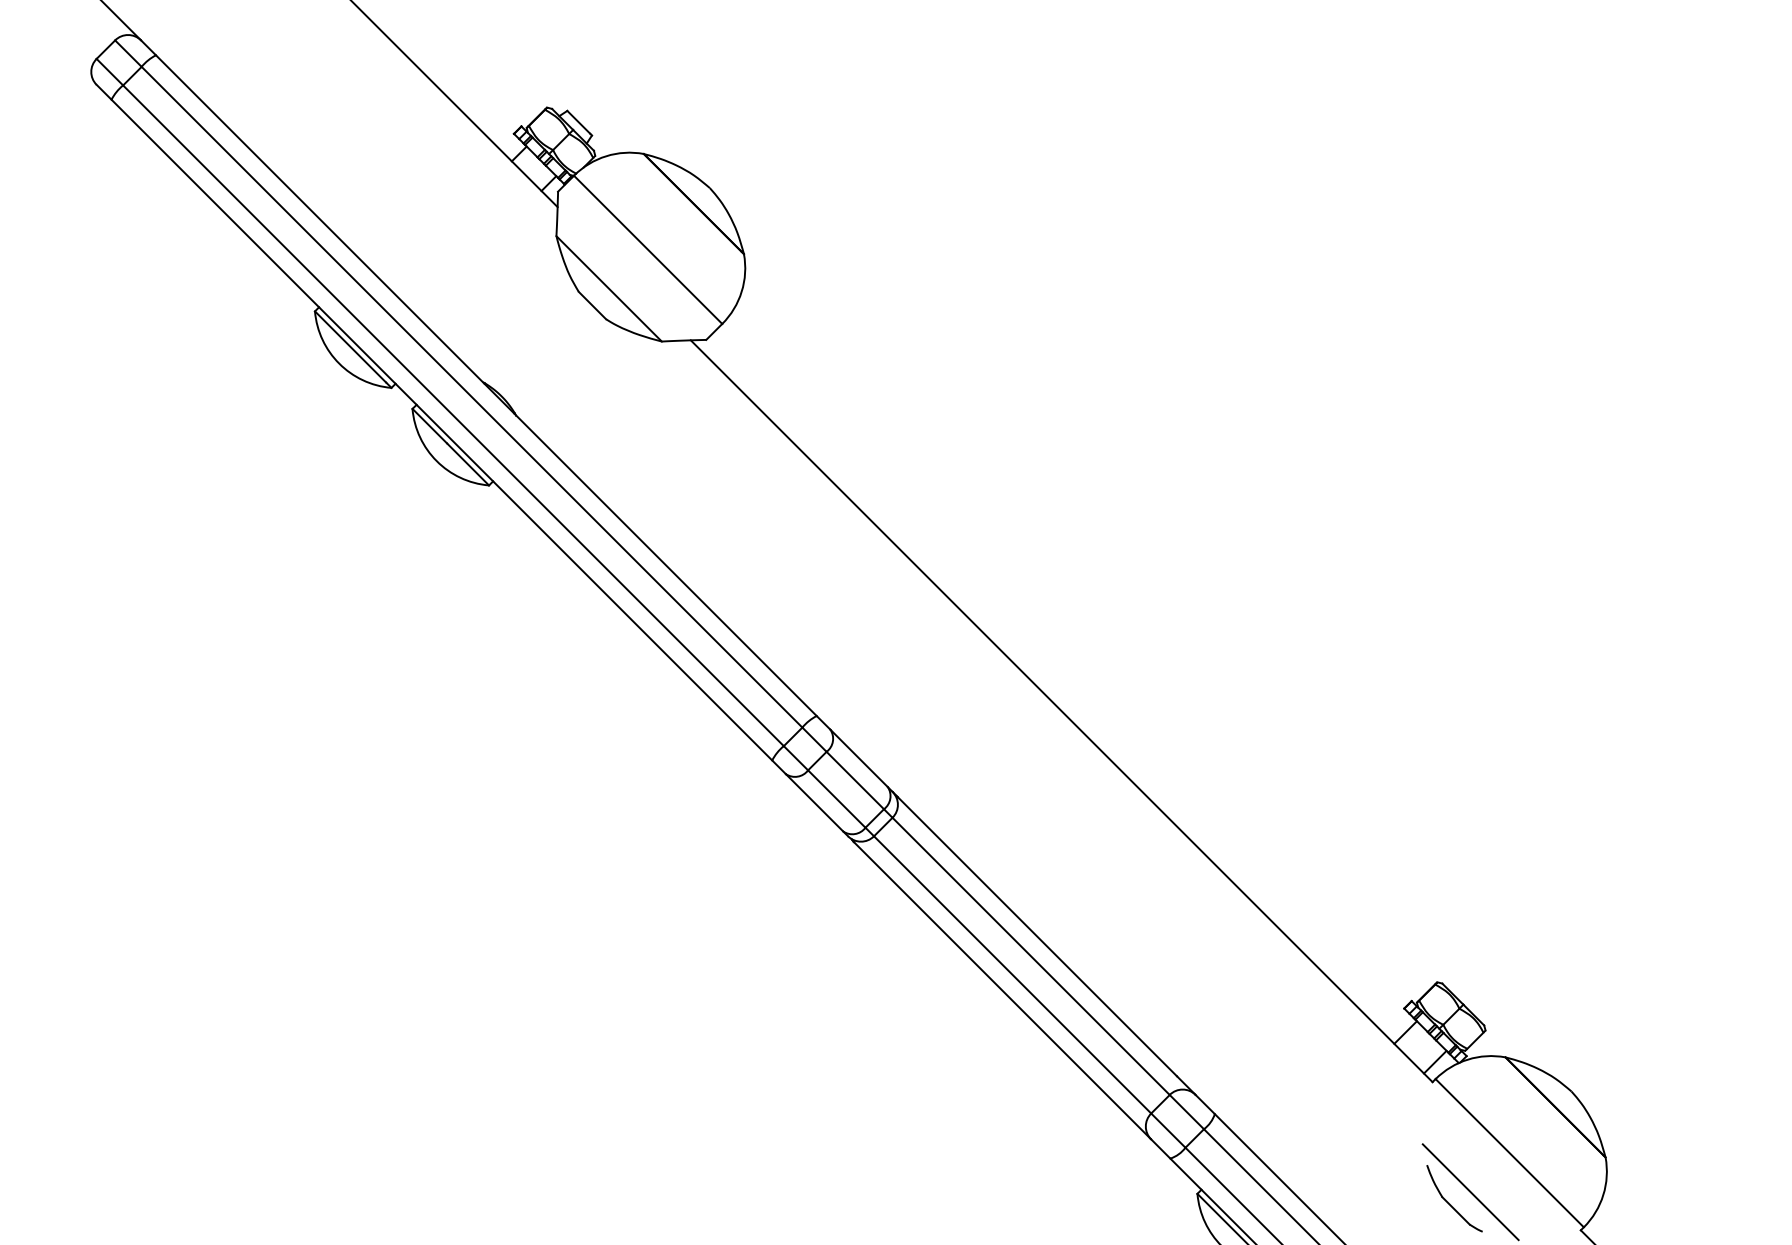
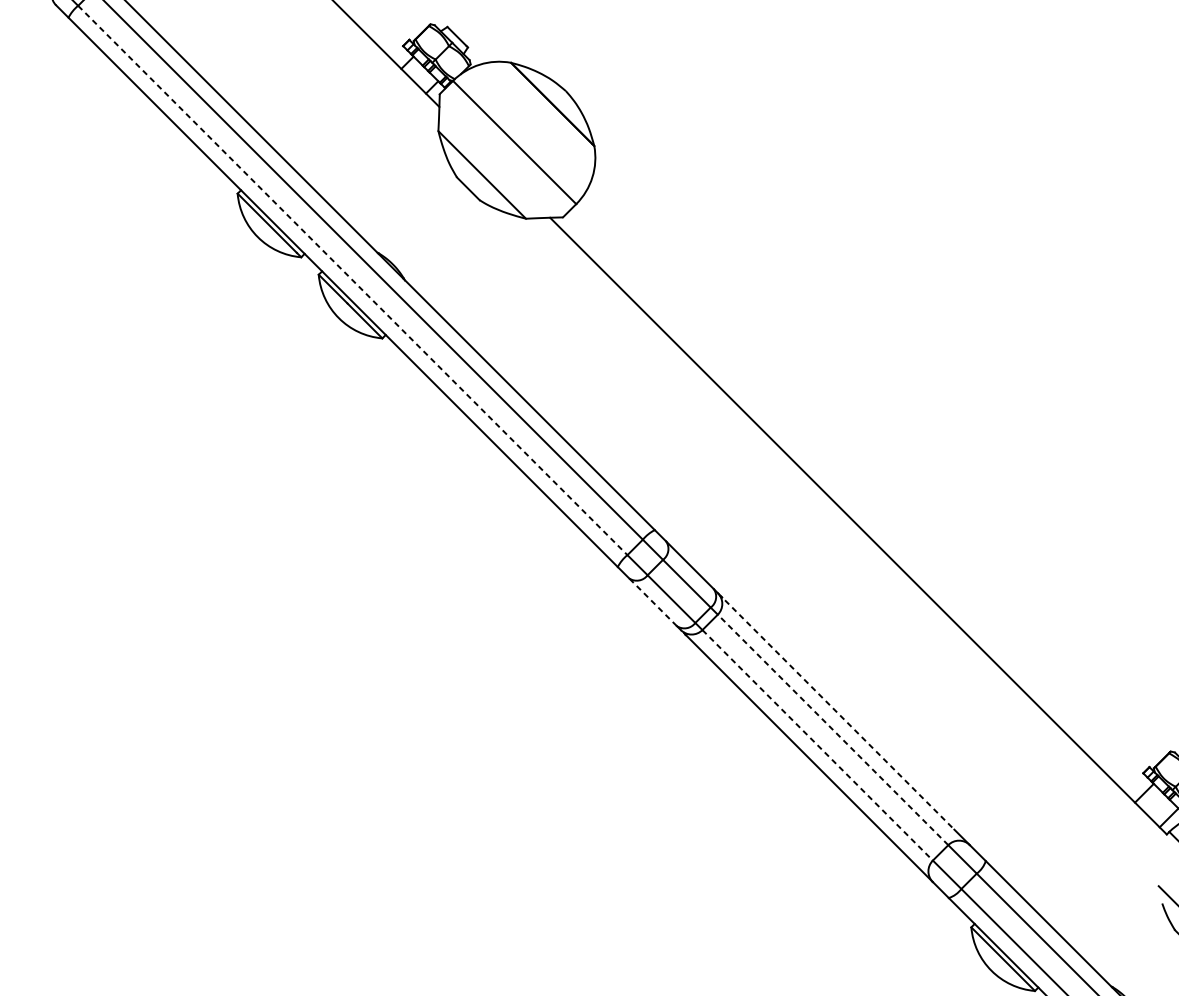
line: (453, 416) -> (352, 281), solid -> dashed
line: (814, 802) -> (652, 601), solid -> dashed
line: (1035, 934) -> (836, 711), solid -> dashed
line: (1030, 956) -> (832, 730), solid -> dashed
line: (1012, 975) -> (817, 745), solid -> dashed

